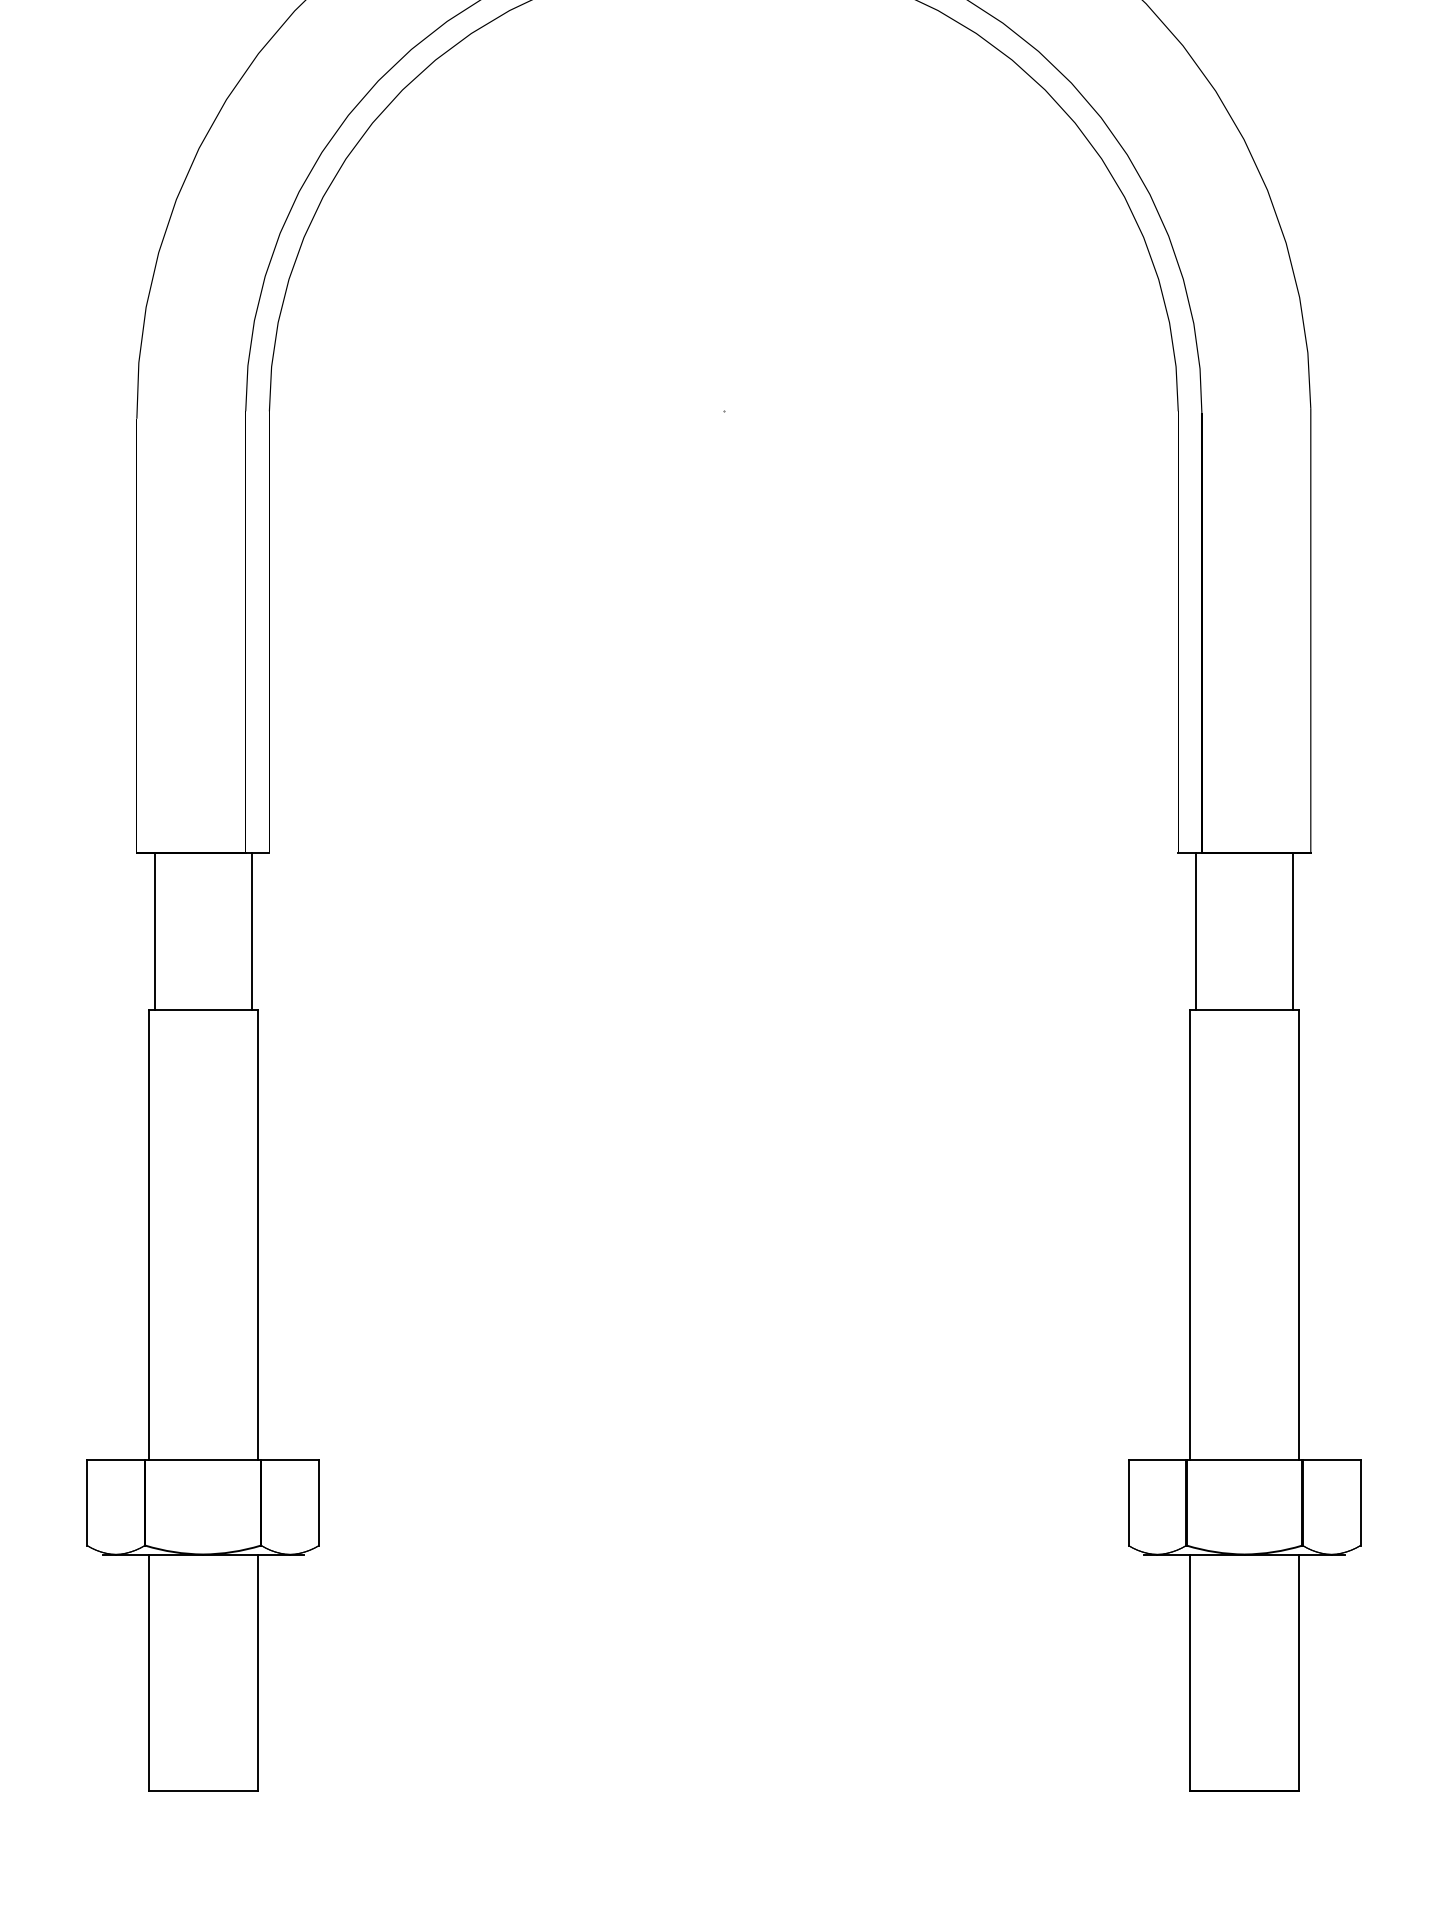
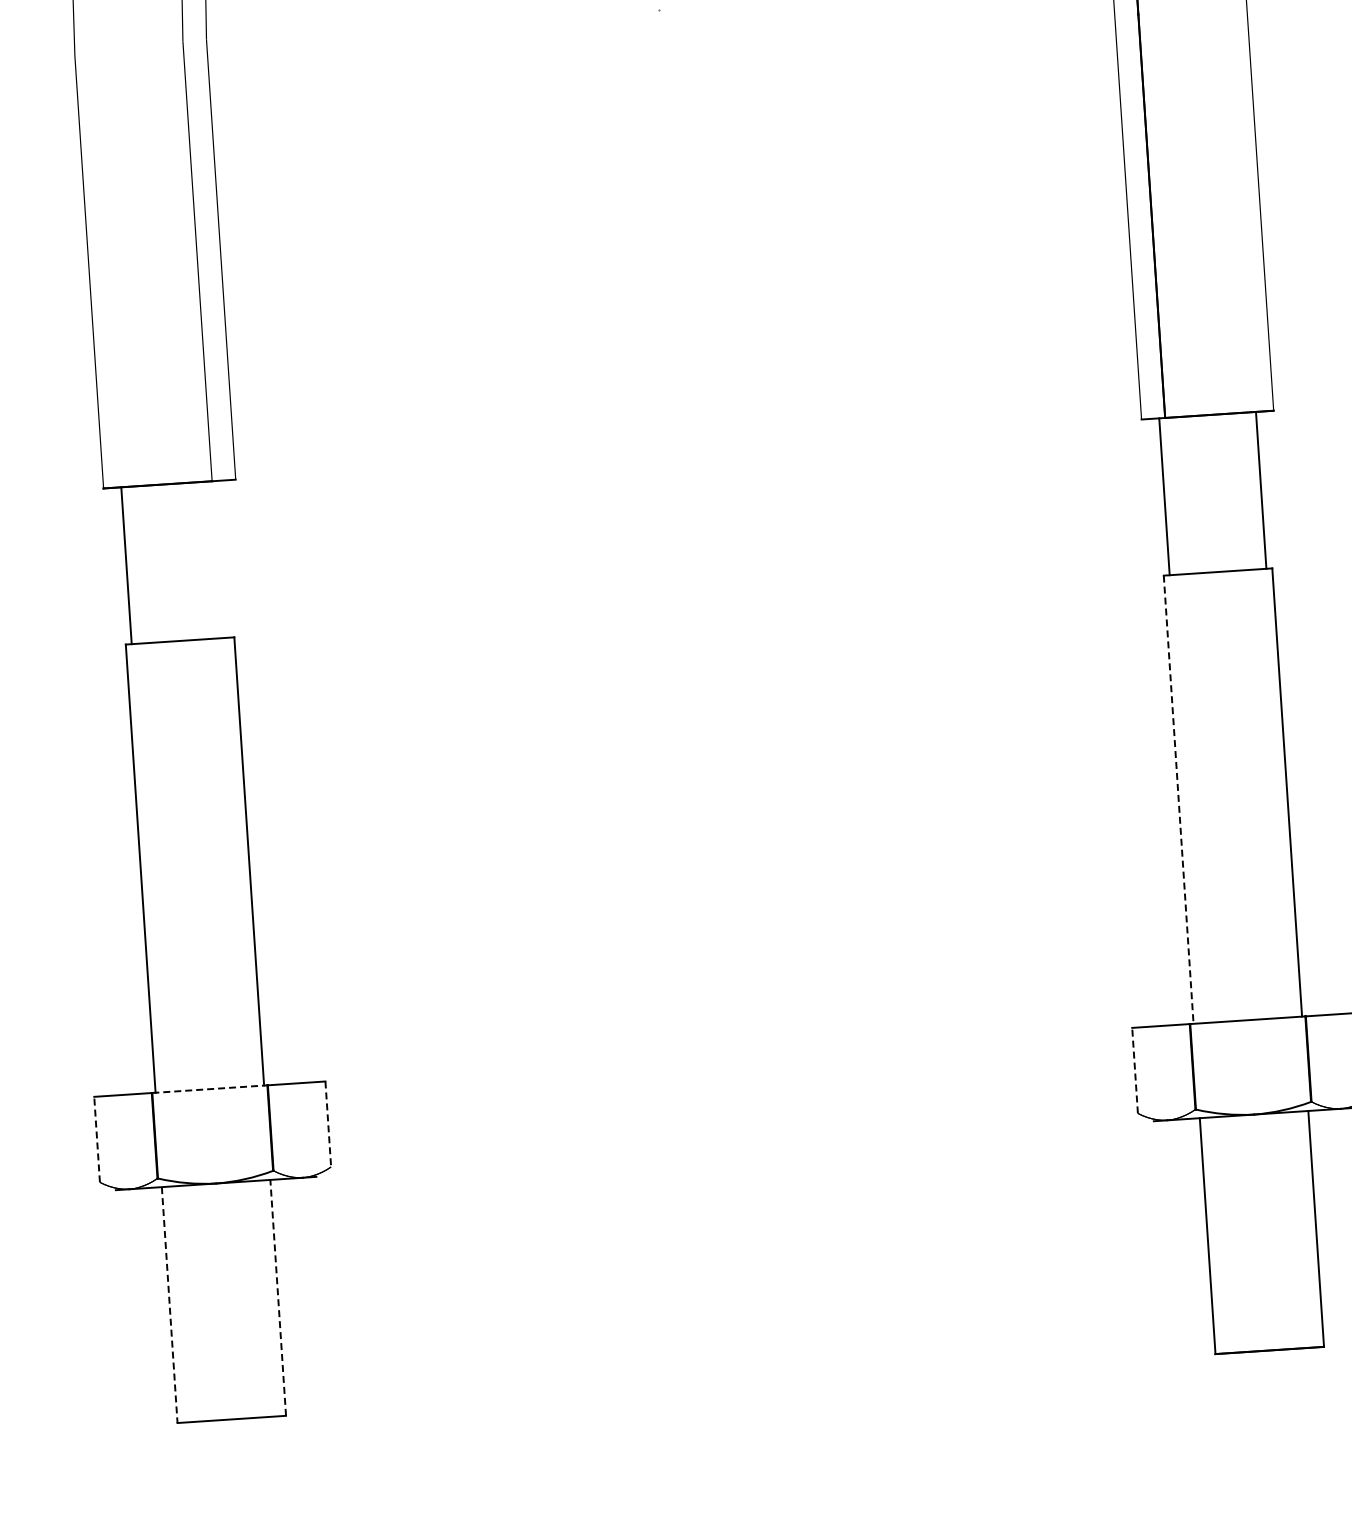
line: (251, 931) -> (223, 559), removed
line: (1190, 1234) -> (1179, 799), solid -> dashed
line: (203, 1459) -> (210, 1088), solid -> dashed
line: (87, 1502) -> (97, 1139), solid -> dashed
line: (319, 1502) -> (328, 1123), solid -> dashed
line: (1128, 1502) -> (1134, 1070), solid -> dashed
line: (257, 1672) -> (278, 1297), solid -> dashed
line: (148, 1673) -> (169, 1305), solid -> dashed

